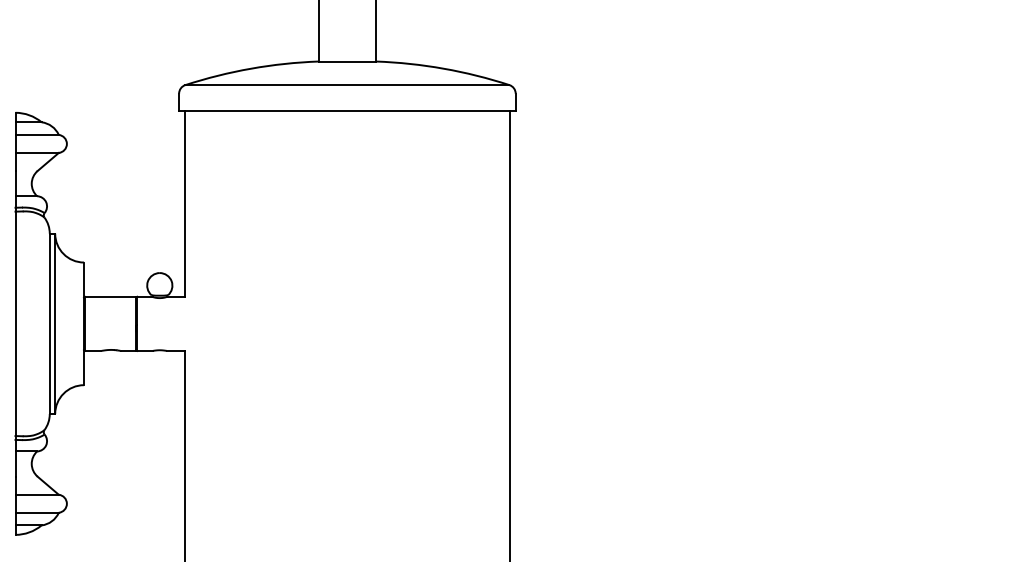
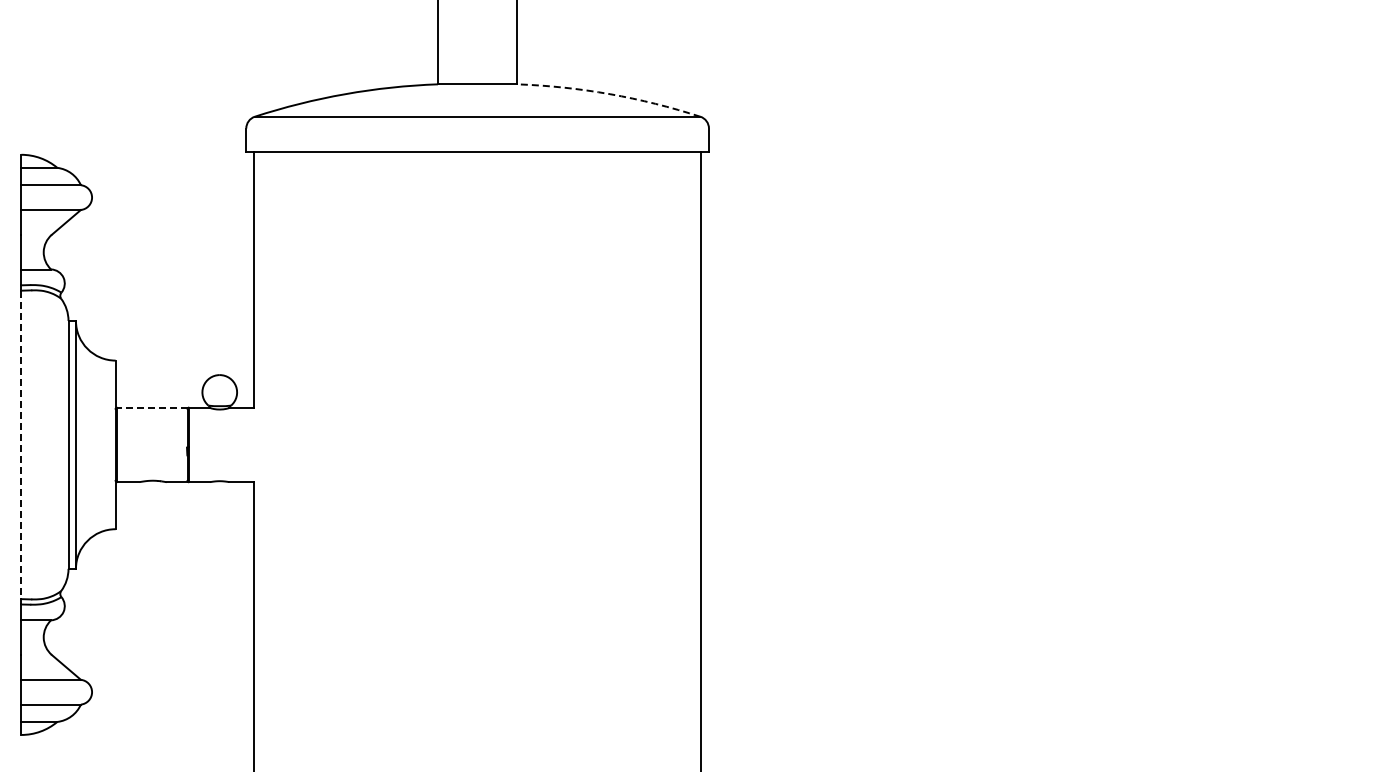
arc: (443, 68) -> (609, 94), solid -> dashed
line: (110, 296) -> (151, 407), solid -> dashed
line: (15, 324) -> (21, 445), solid -> dashed

